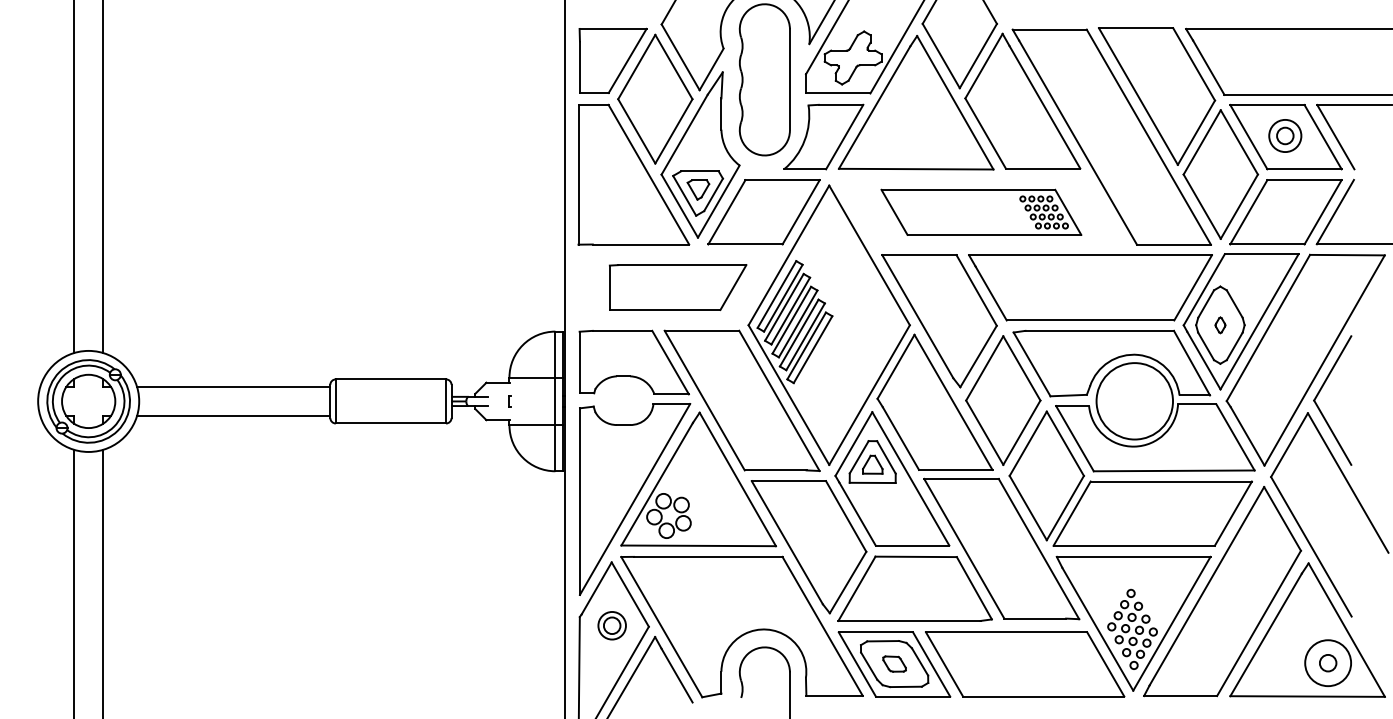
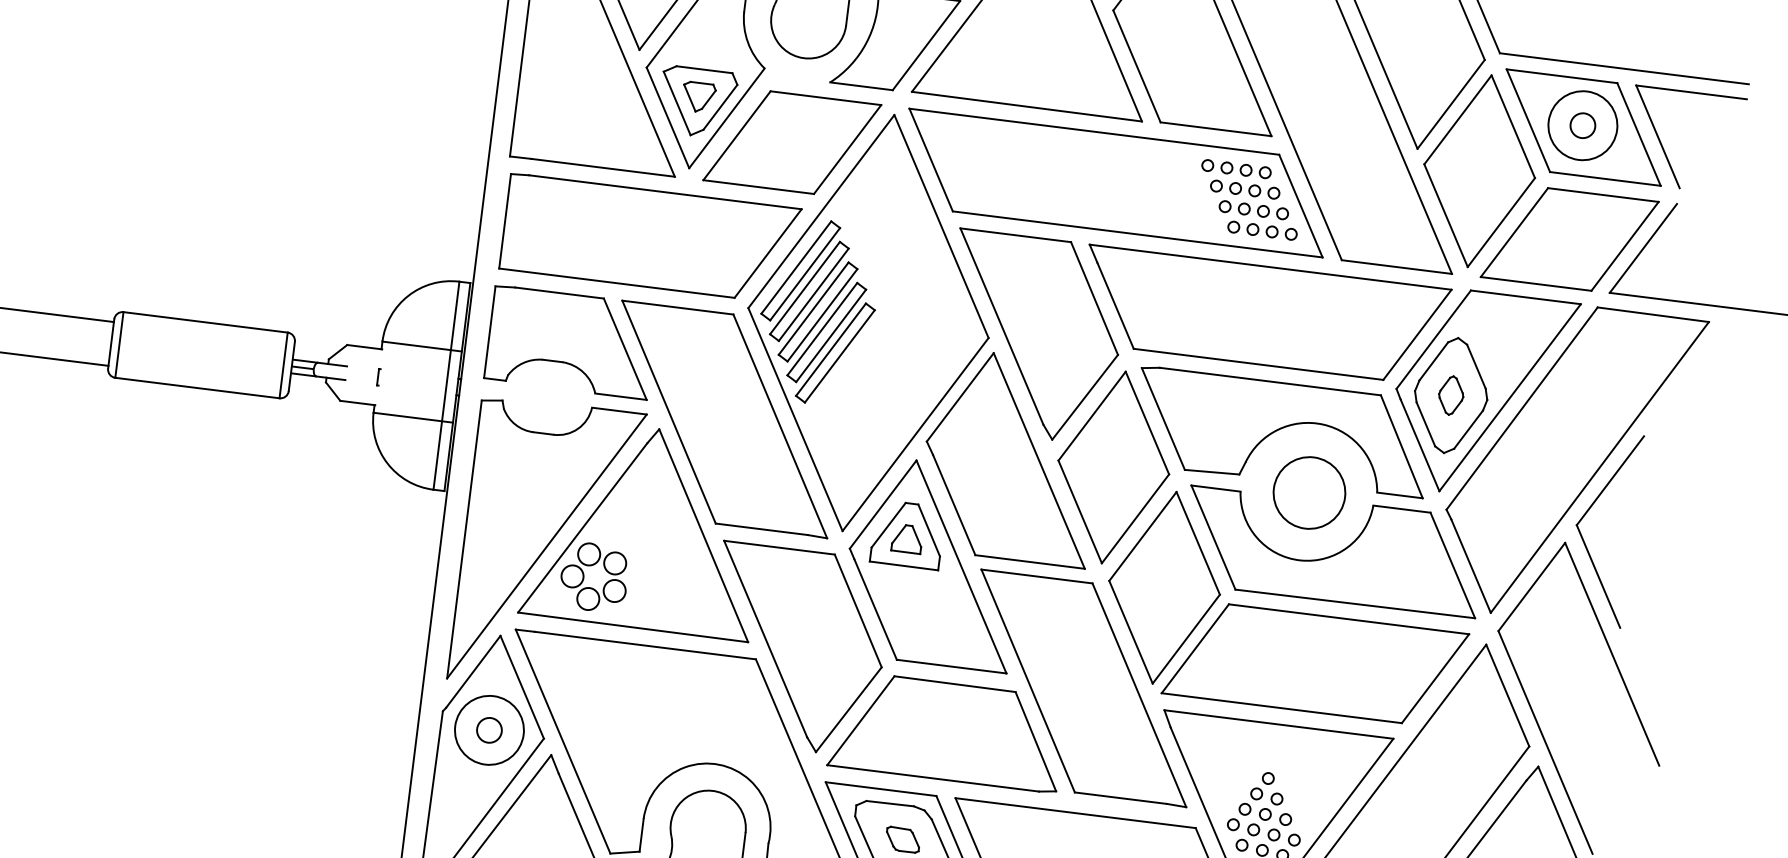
circle: (1285, 135) -> (1583, 125), size x1.43
part: (981, 212) -> (1116, 183), size x1.43
part: (677, 287) -> (649, 238), size x1.43
part: (1220, 325) -> (1451, 395), size x1.67
circle: (1134, 401) -> (1309, 493), size x0.62
circle: (612, 625) -> (489, 730), size x1.67

